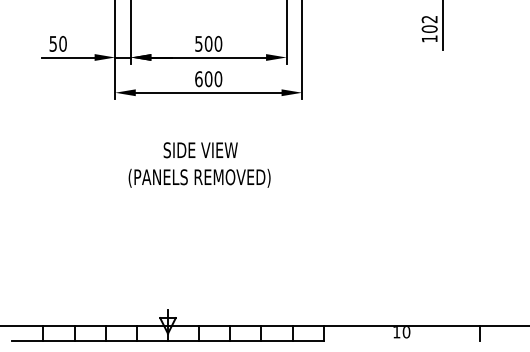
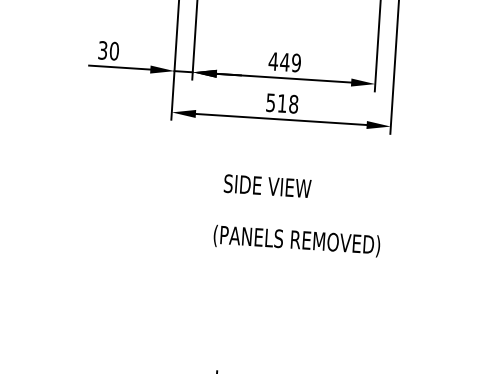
text: (53, 42) -> (103, 48), 50 -> 30
text: (208, 43) -> (284, 61), 500 -> 449
text: (208, 79) -> (282, 103), 600 -> 518
text: (199, 177) -> (296, 240), moved

